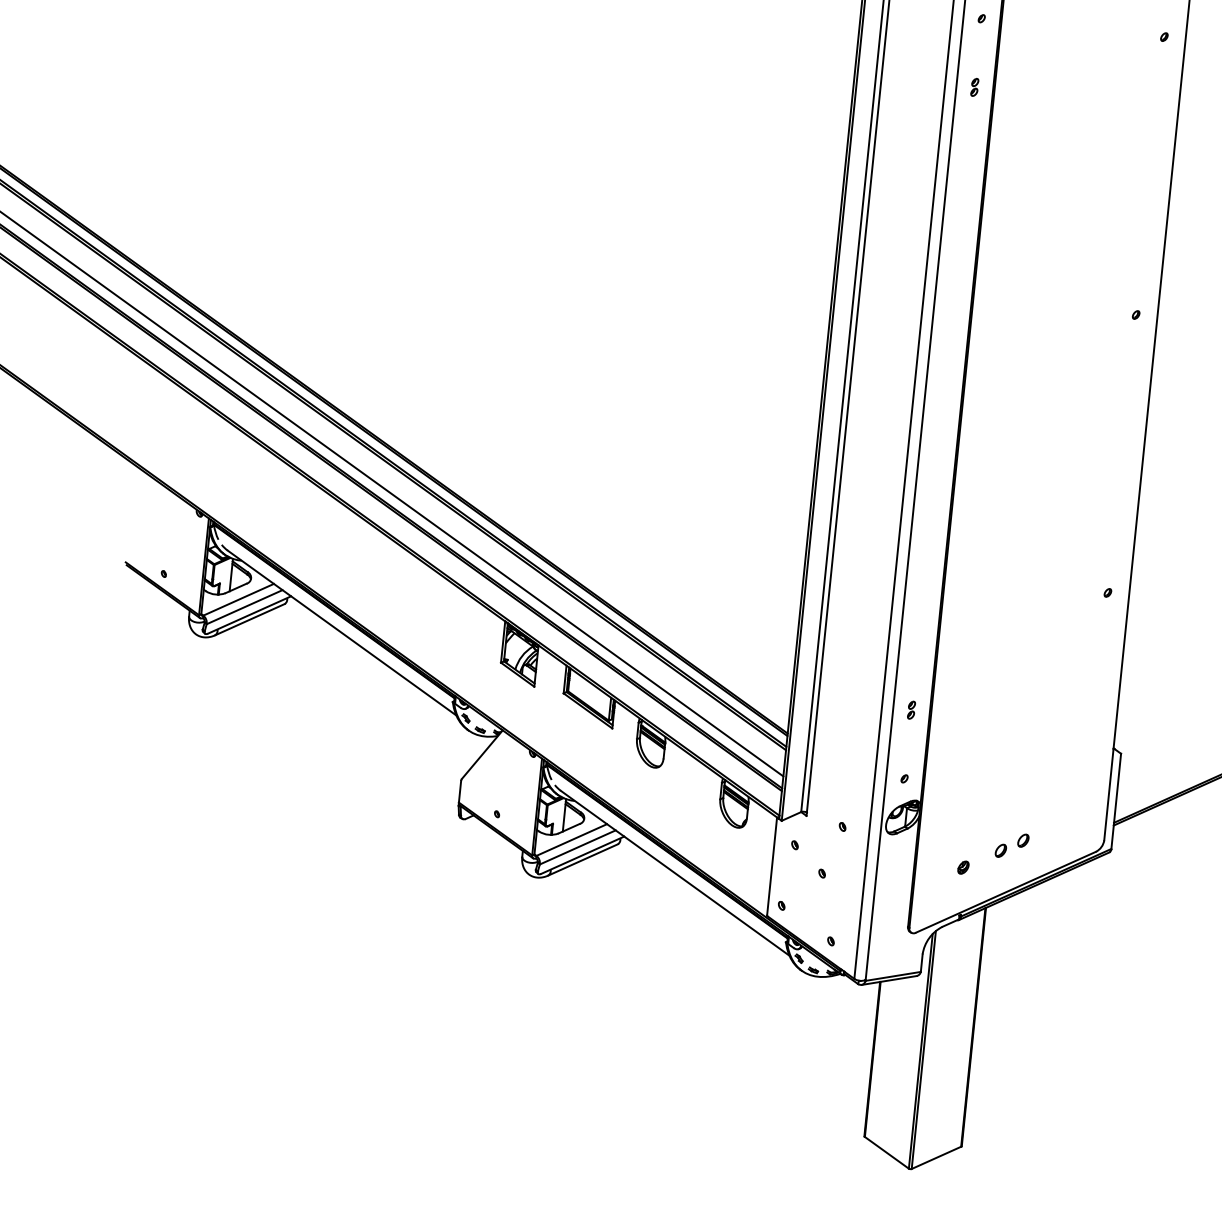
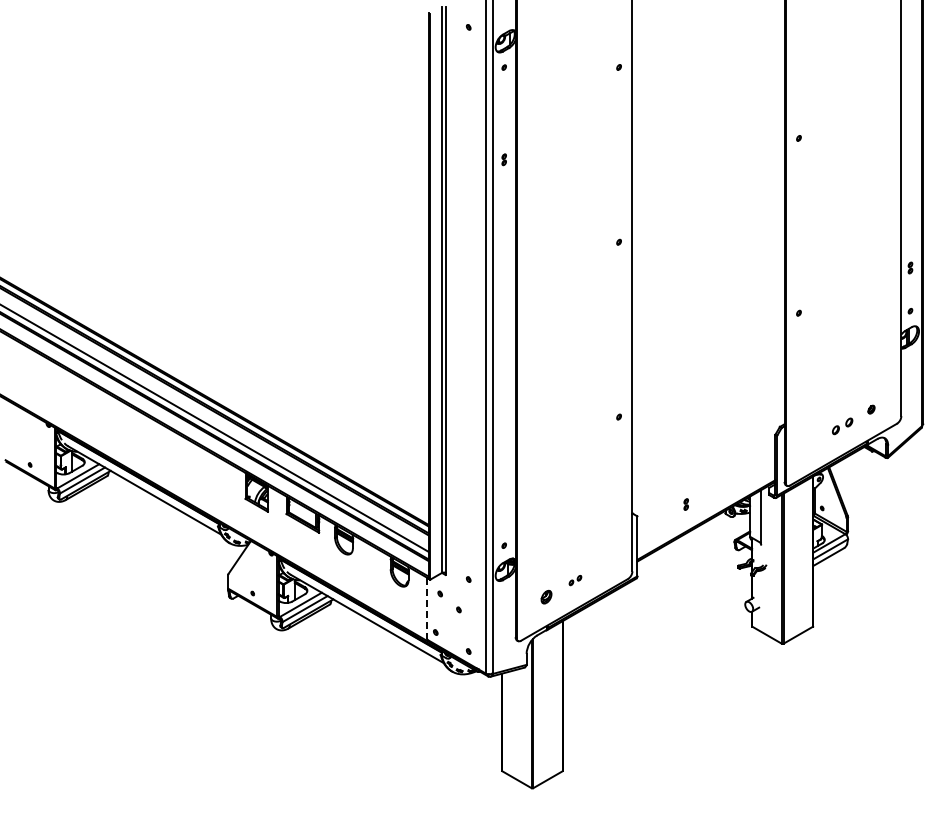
part: (973, 86) -> (503, 159), moved
part: (910, 710) -> (685, 504), moved
part: (1012, 845) -> (575, 580), size x0.6
line: (772, 866) -> (427, 608), solid -> dashed
part: (963, 867) -> (546, 597), size x1.6

